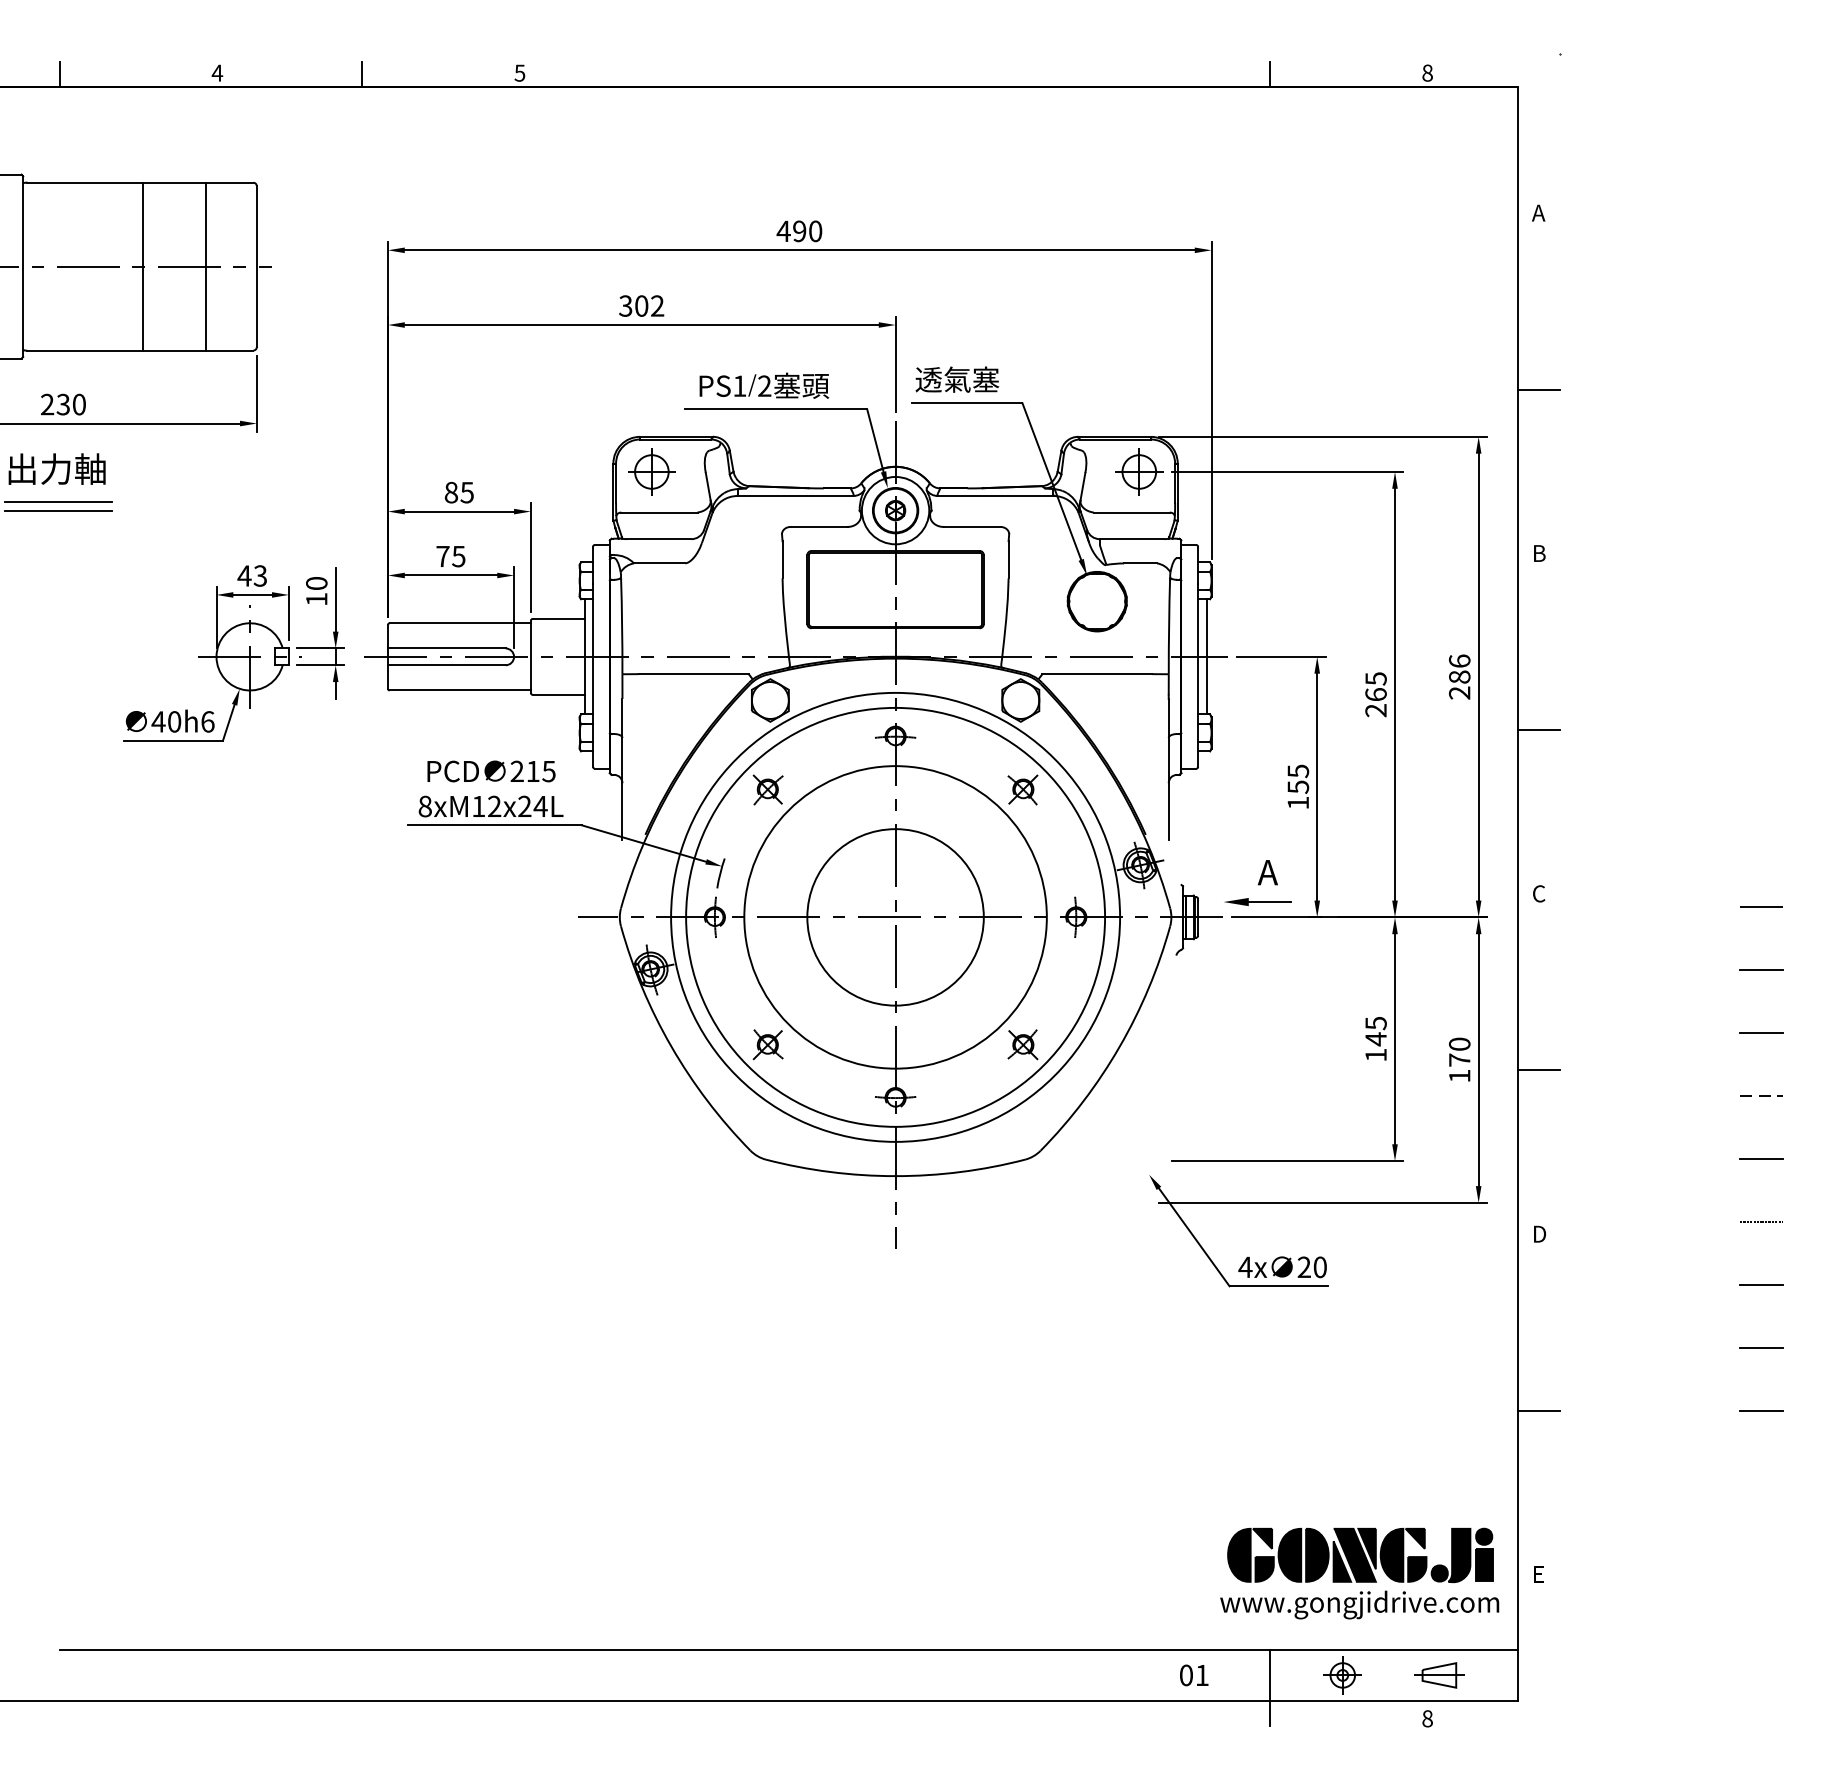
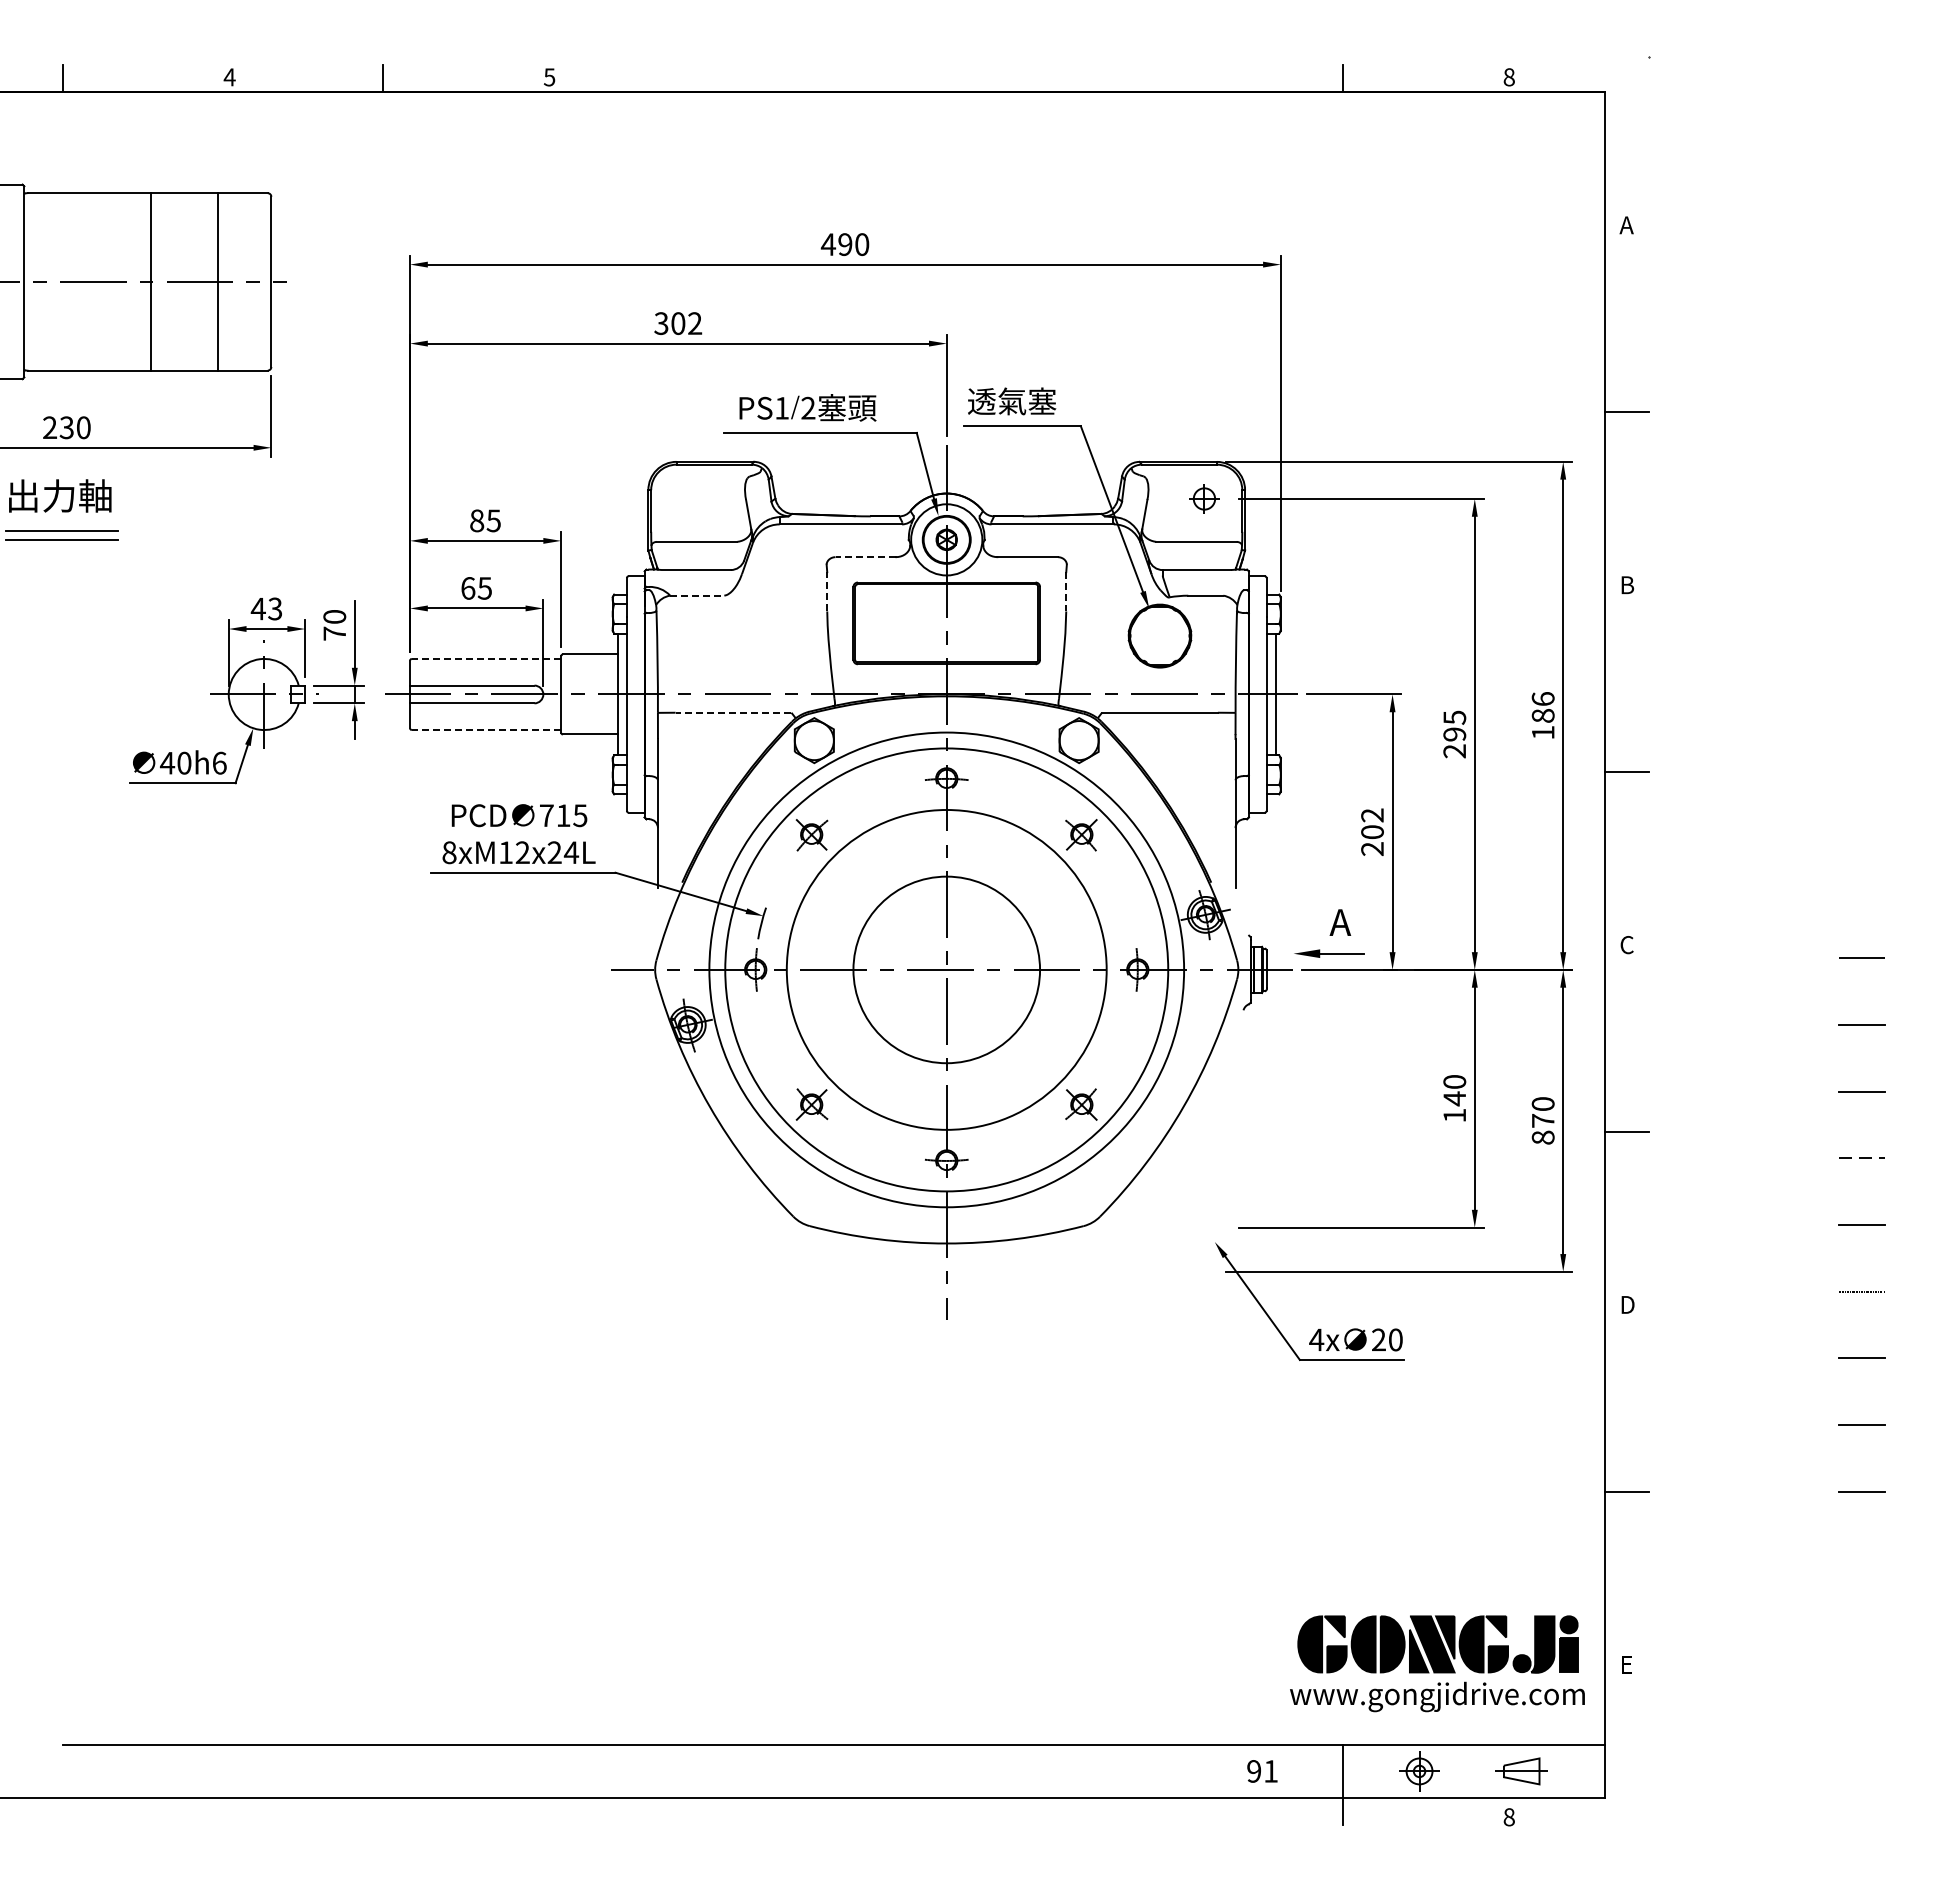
part: (651, 471) -> (688, 498), removed
part: (1139, 471) -> (1204, 498), size x0.6
line: (818, 527) -> (865, 557), solid -> dashed
text: (443, 556) -> (468, 588), 75 -> 65
line: (782, 559) -> (827, 591), solid -> dashed
line: (1008, 559) -> (1066, 591), solid -> dashed
line: (659, 563) -> (697, 595), solid -> dashed
text: (316, 599) -> (334, 633), 10 -> 70
line: (460, 622) -> (486, 658), solid -> dashed
line: (693, 673) -> (733, 712), solid -> dashed
line: (460, 690) -> (486, 730), solid -> dashed
text: (1459, 692) -> (1542, 732), 286 -> 186
text: (1375, 694) -> (1454, 734), 265 -> 295
text: (517, 771) -> (546, 815), 215 -> 715
text: (1298, 787) -> (1372, 832), 155 -> 202
text: (1375, 1023) -> (1454, 1082), 145 -> 140
text: (1459, 1075) -> (1542, 1137), 170 -> 870
text: (1186, 1675) -> (1254, 1771), 01 -> 91

